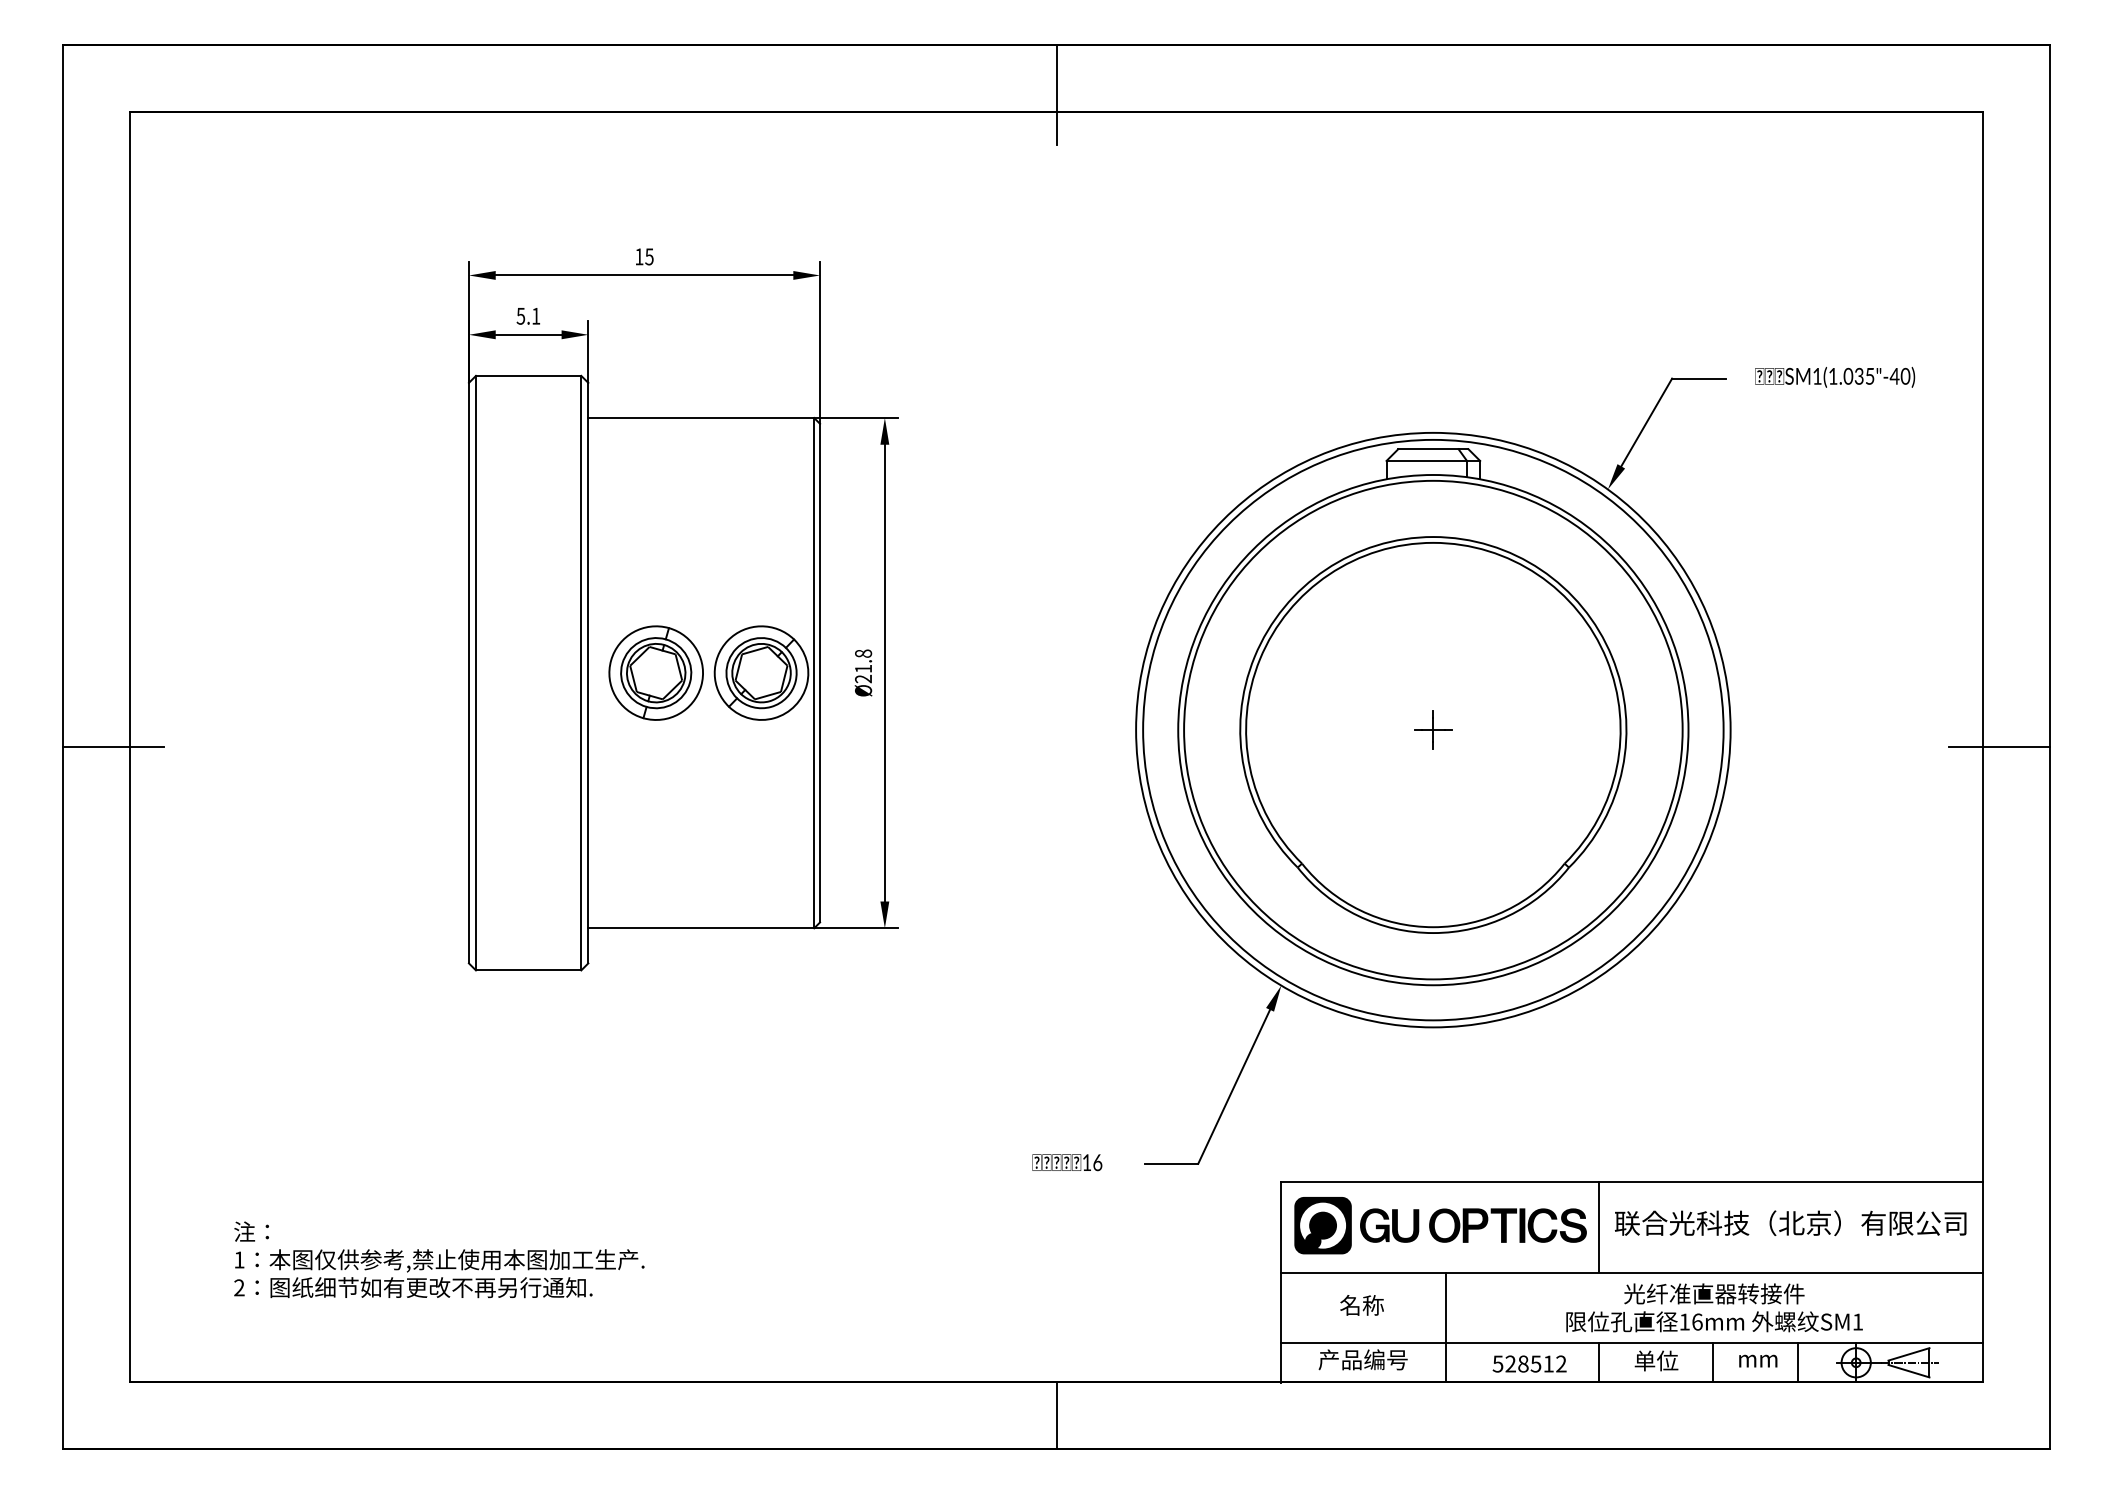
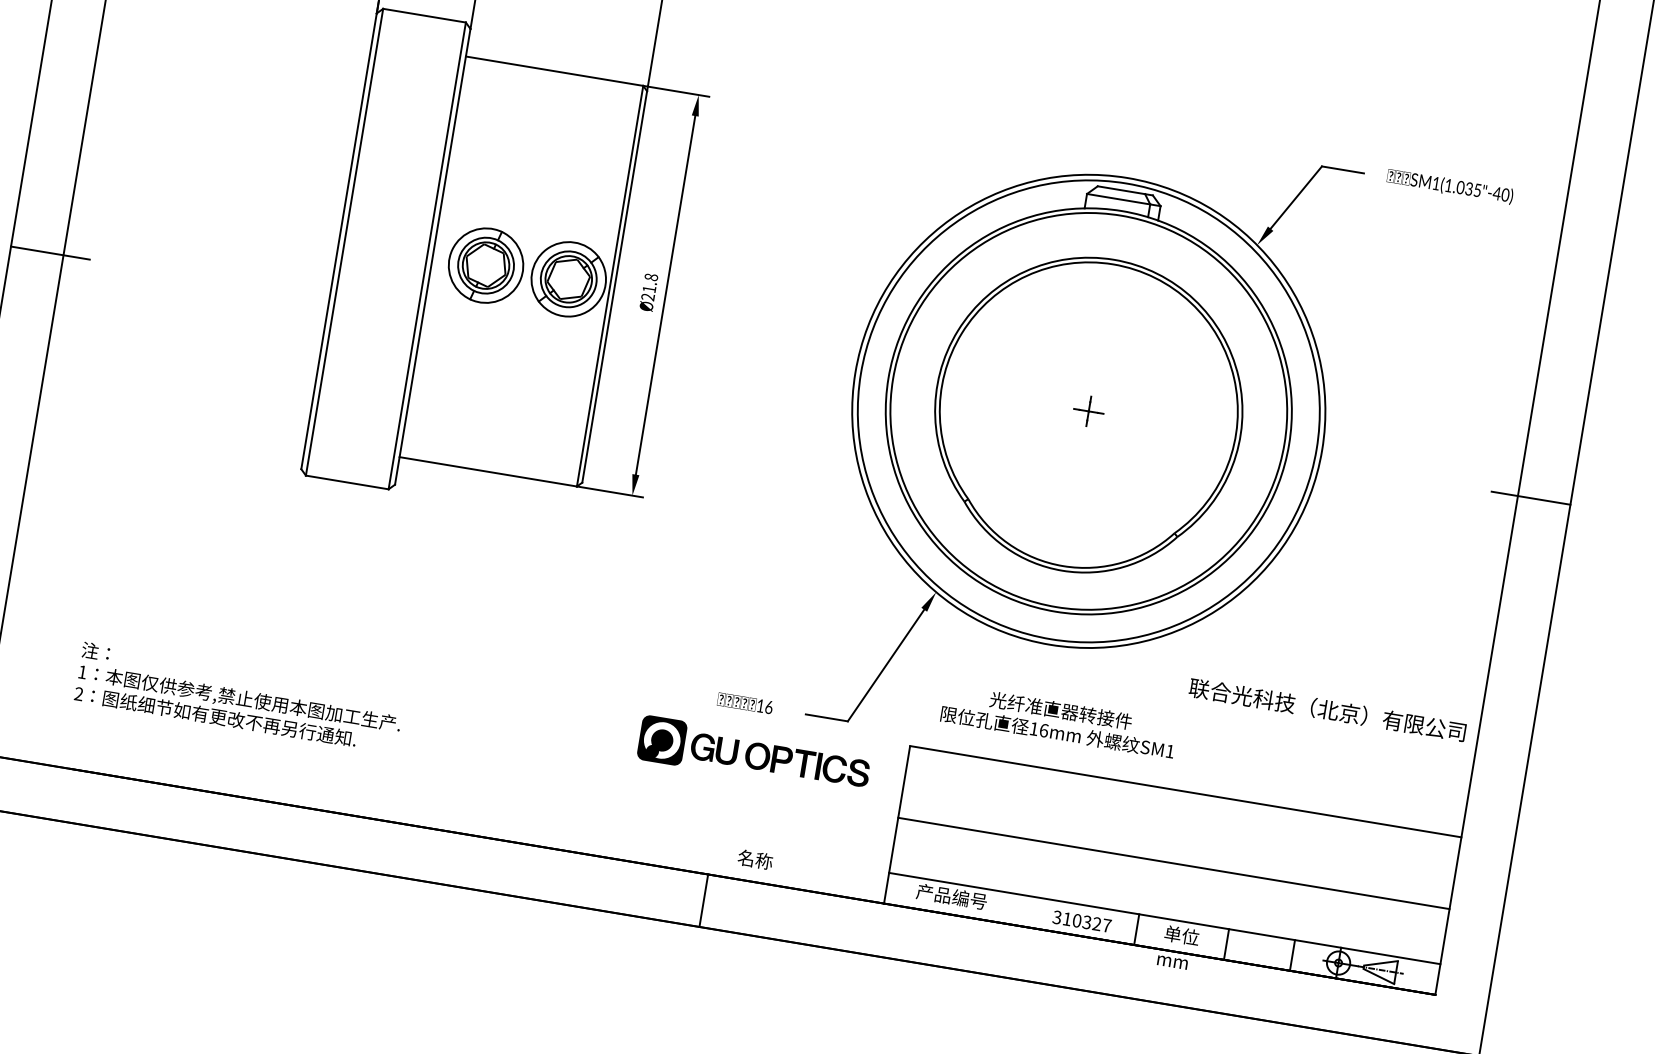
text: (1790, 1223) -> (1327, 710), moved
part: (1440, 1225) -> (754, 755), moved
line: (1599, 1226) -> (1154, 822), removed
text: (1361, 1305) -> (754, 859), moved
text: (1714, 1307) -> (1059, 721), moved
line: (1446, 1327) -> (1021, 882), removed
text: (1758, 1360) -> (1172, 962), moved
text: (1529, 1363) -> (1081, 921), 528512 -> 310327

